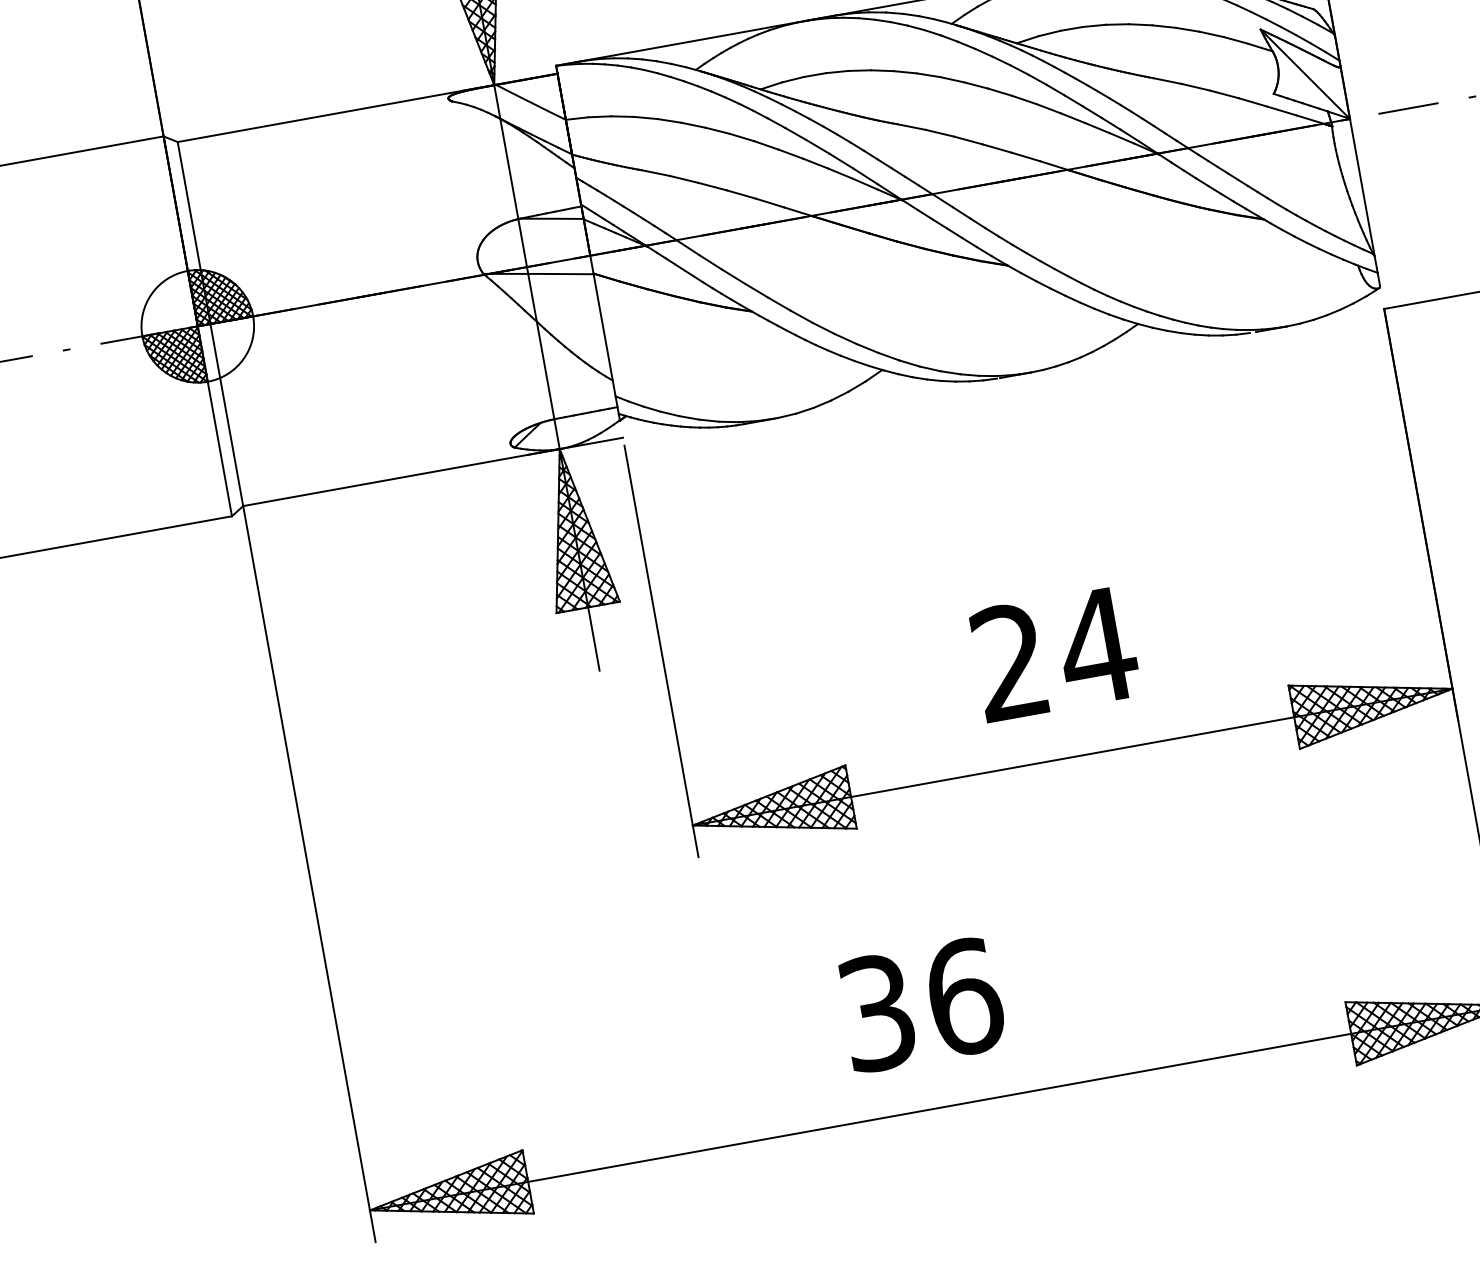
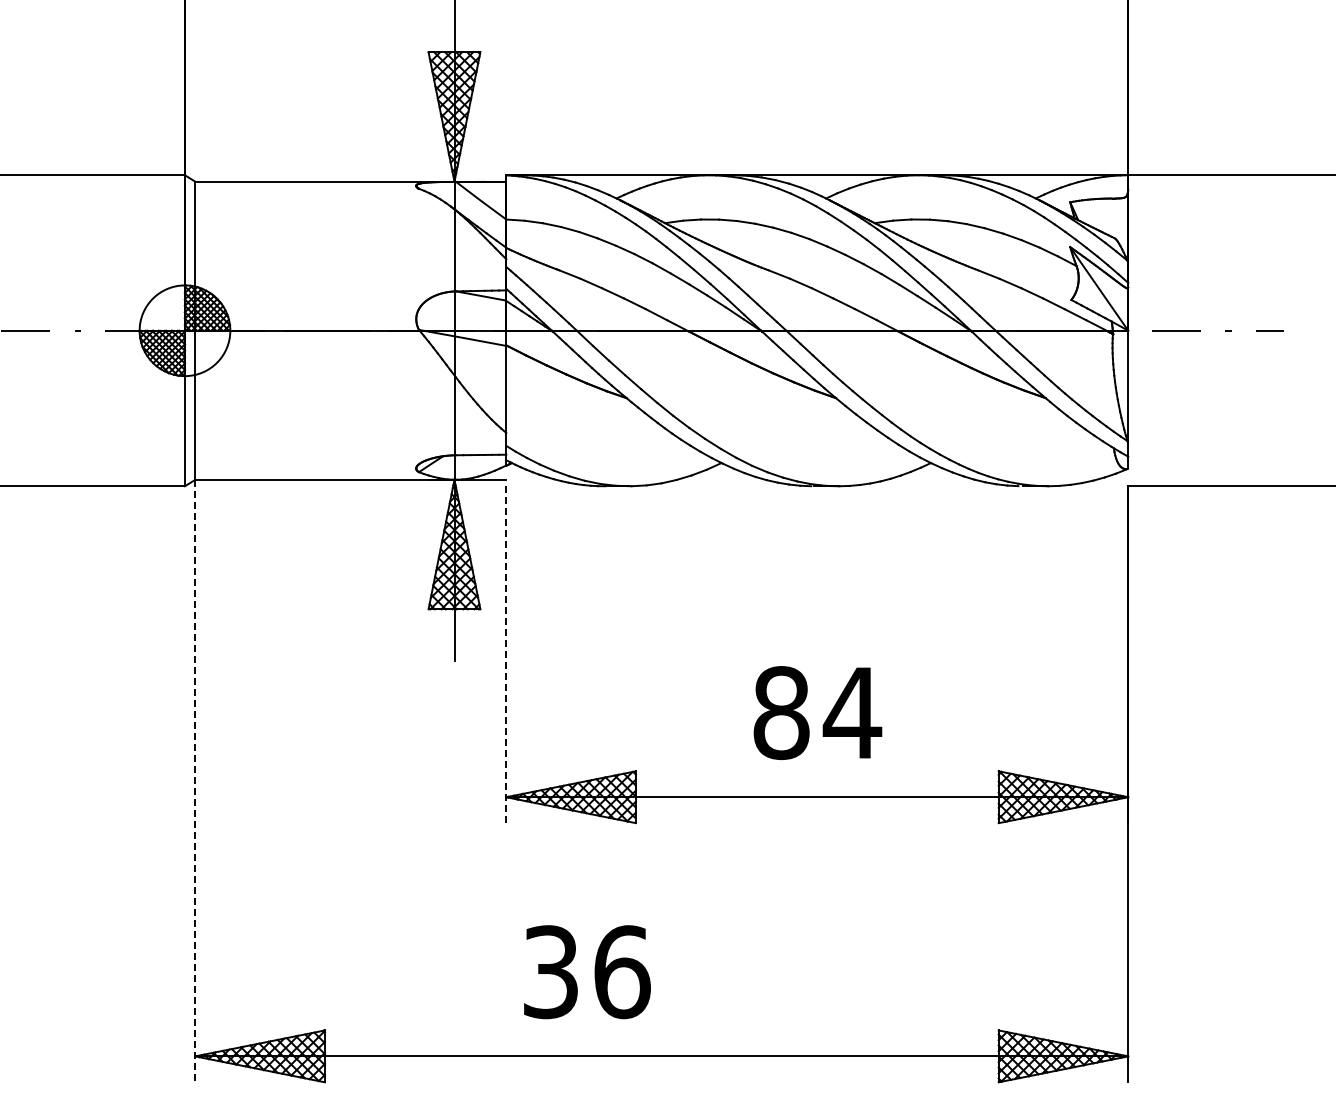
line: (661, 652) -> (506, 655), solid -> dashed
text: (1010, 662) -> (781, 713), 24 -> 84
line: (309, 874) -> (195, 781), solid -> dashed
text: (922, 1005) -> (587, 972), moved

